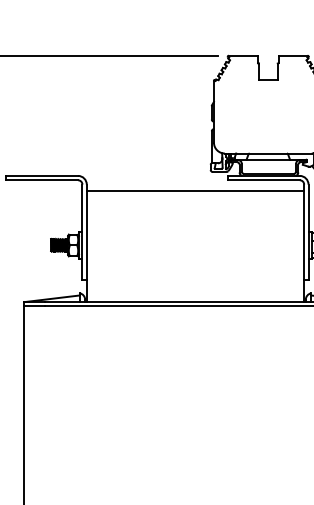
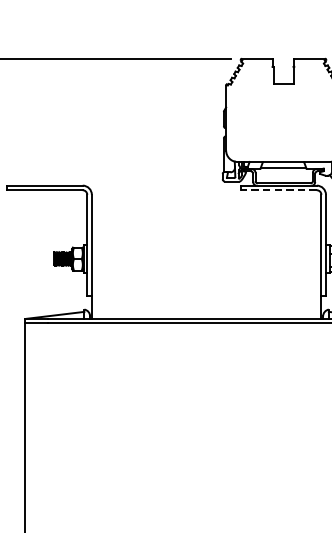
line: (263, 180) -> (278, 190), solid -> dashed
line: (195, 191) -> (206, 202), removed

